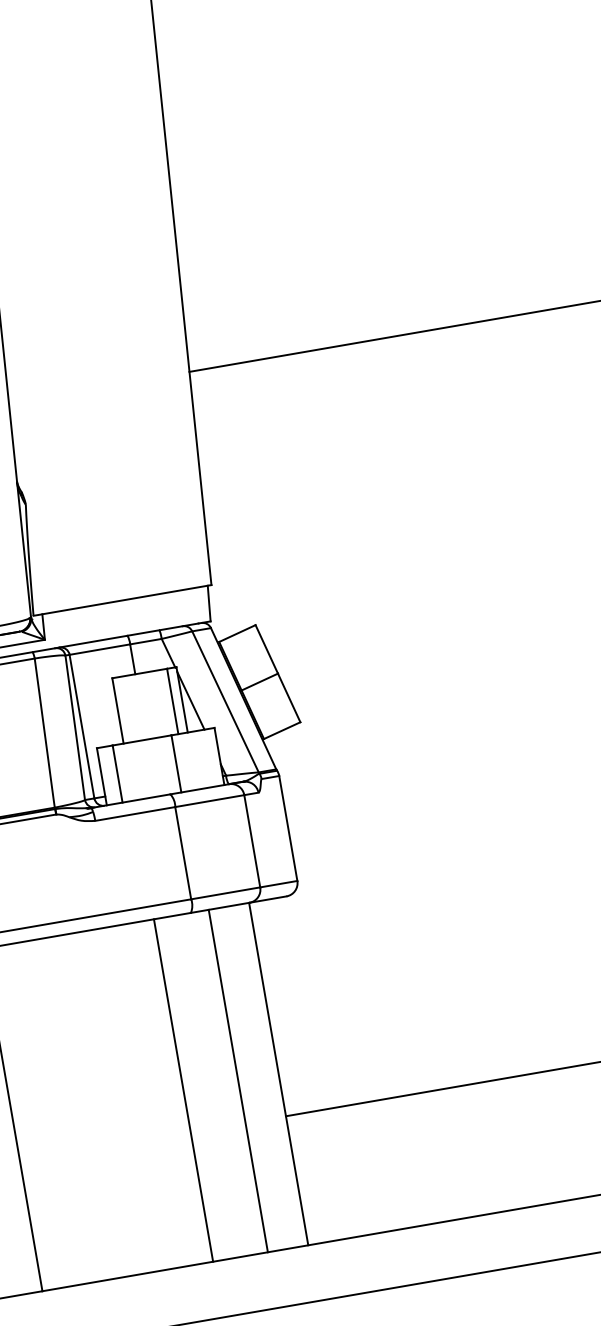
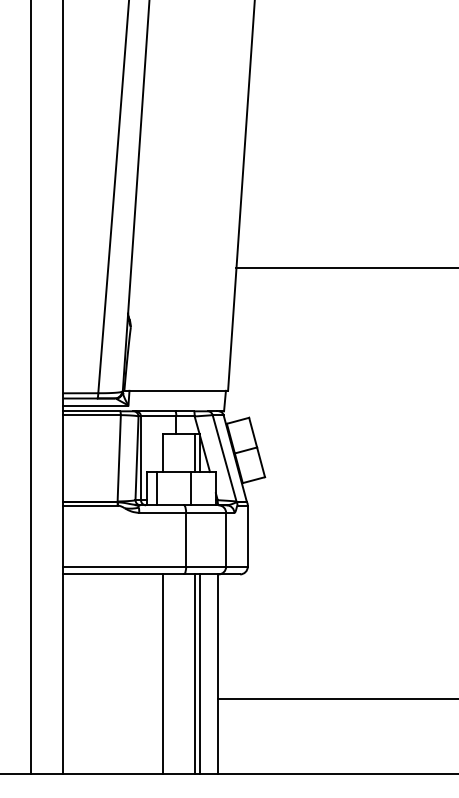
line: (248, 1079) -> (200, 674), added

